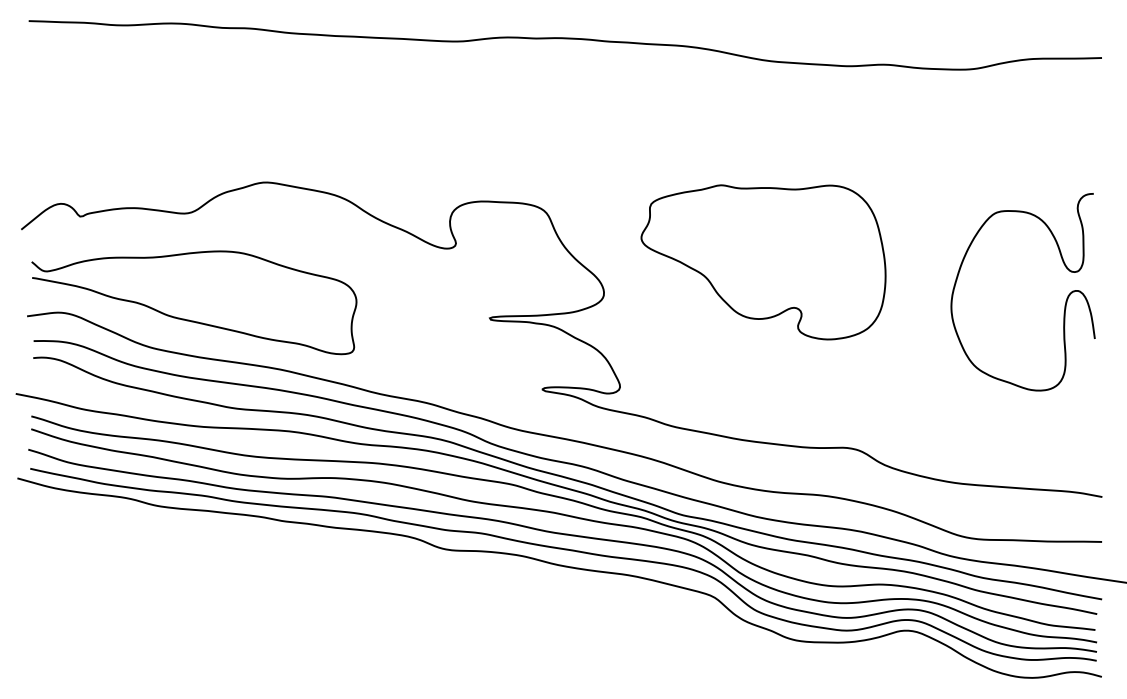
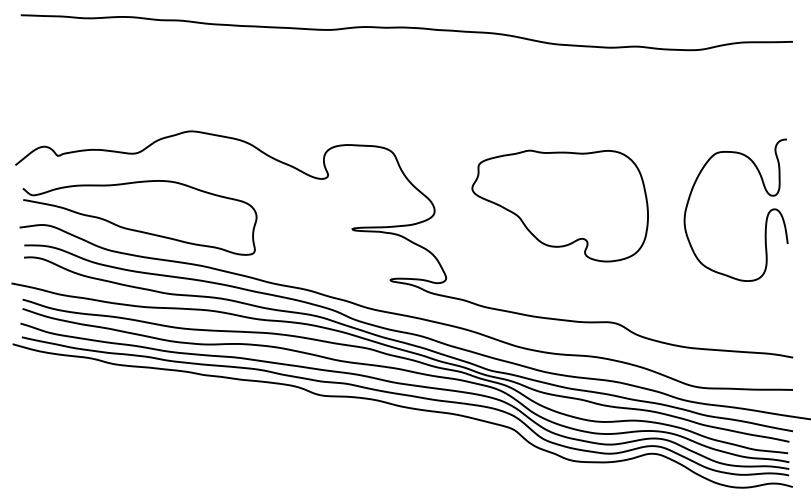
part: (763, 262) -> (560, 206), moved

